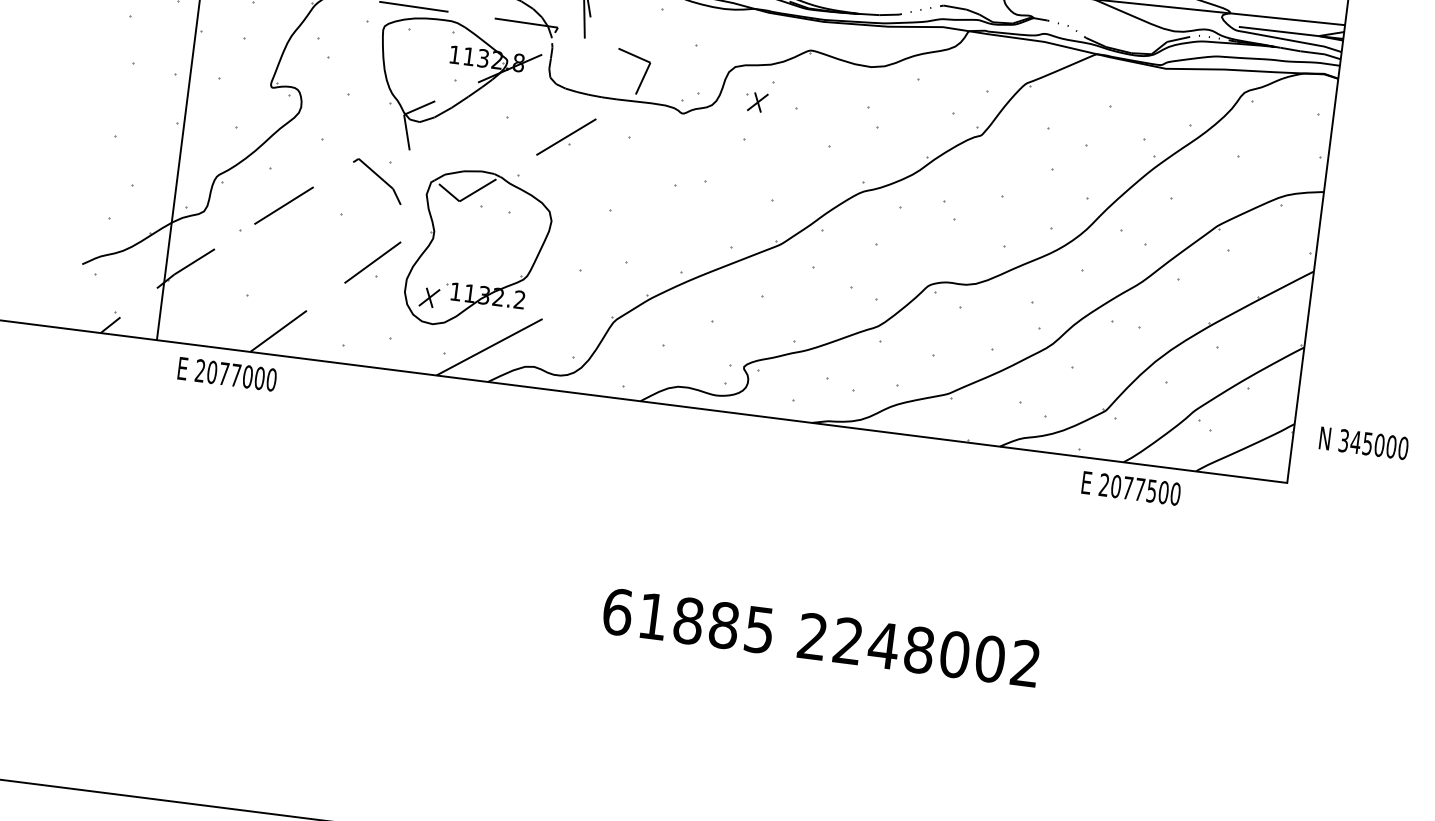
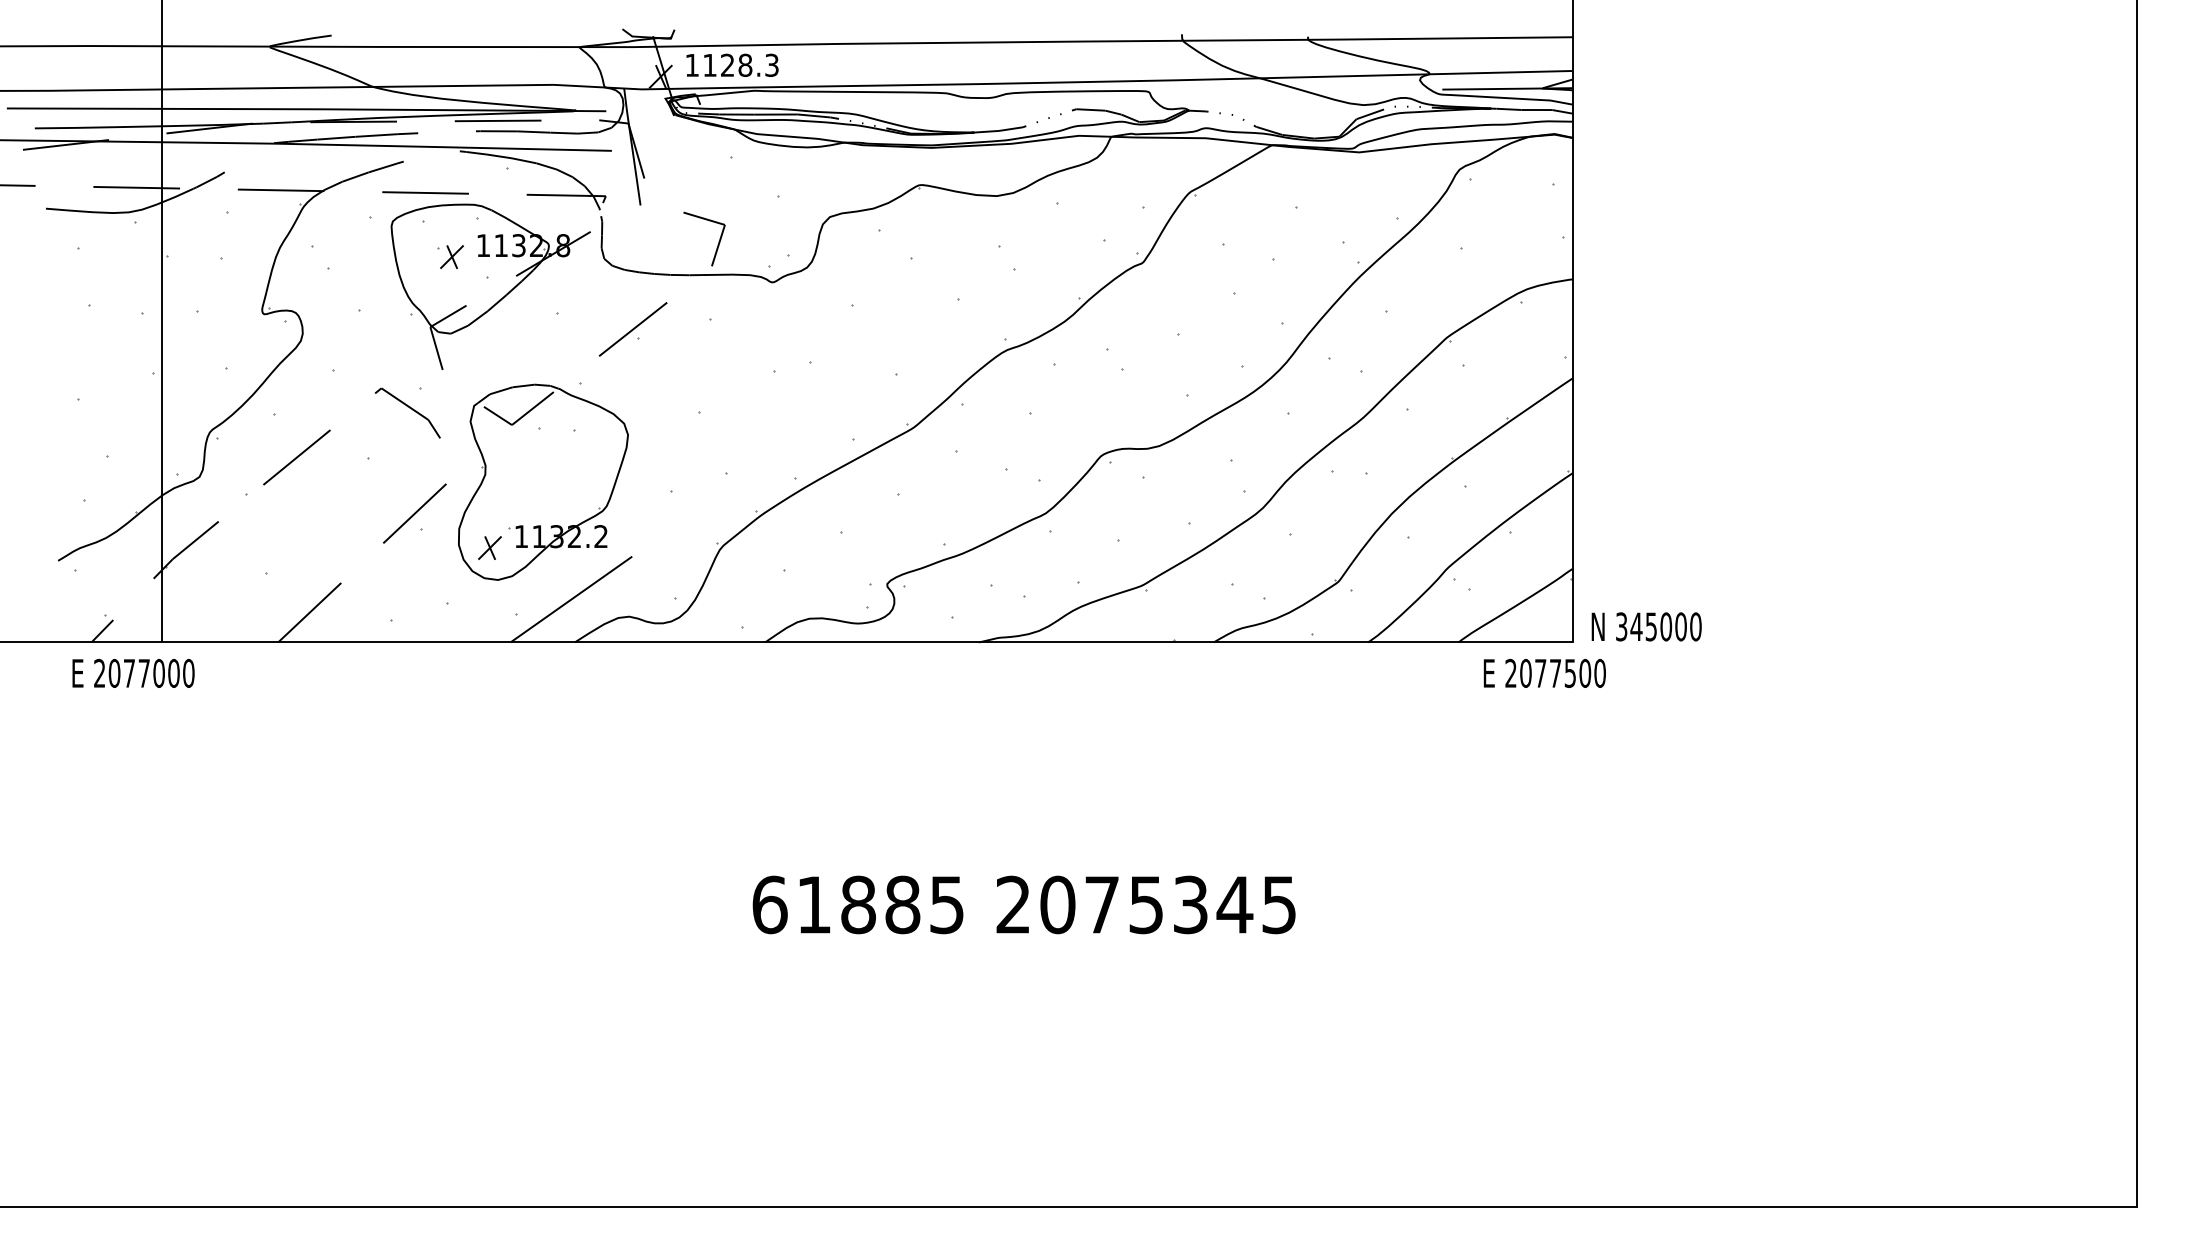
part: (756, 101) -> (450, 256), moved
text: (227, 374) -> (133, 673), moved
text: (1363, 443) -> (1646, 626), moved
text: (1131, 487) -> (1544, 672), moved
text: (936, 651) -> (1167, 904), 2248002 -> 2075345

